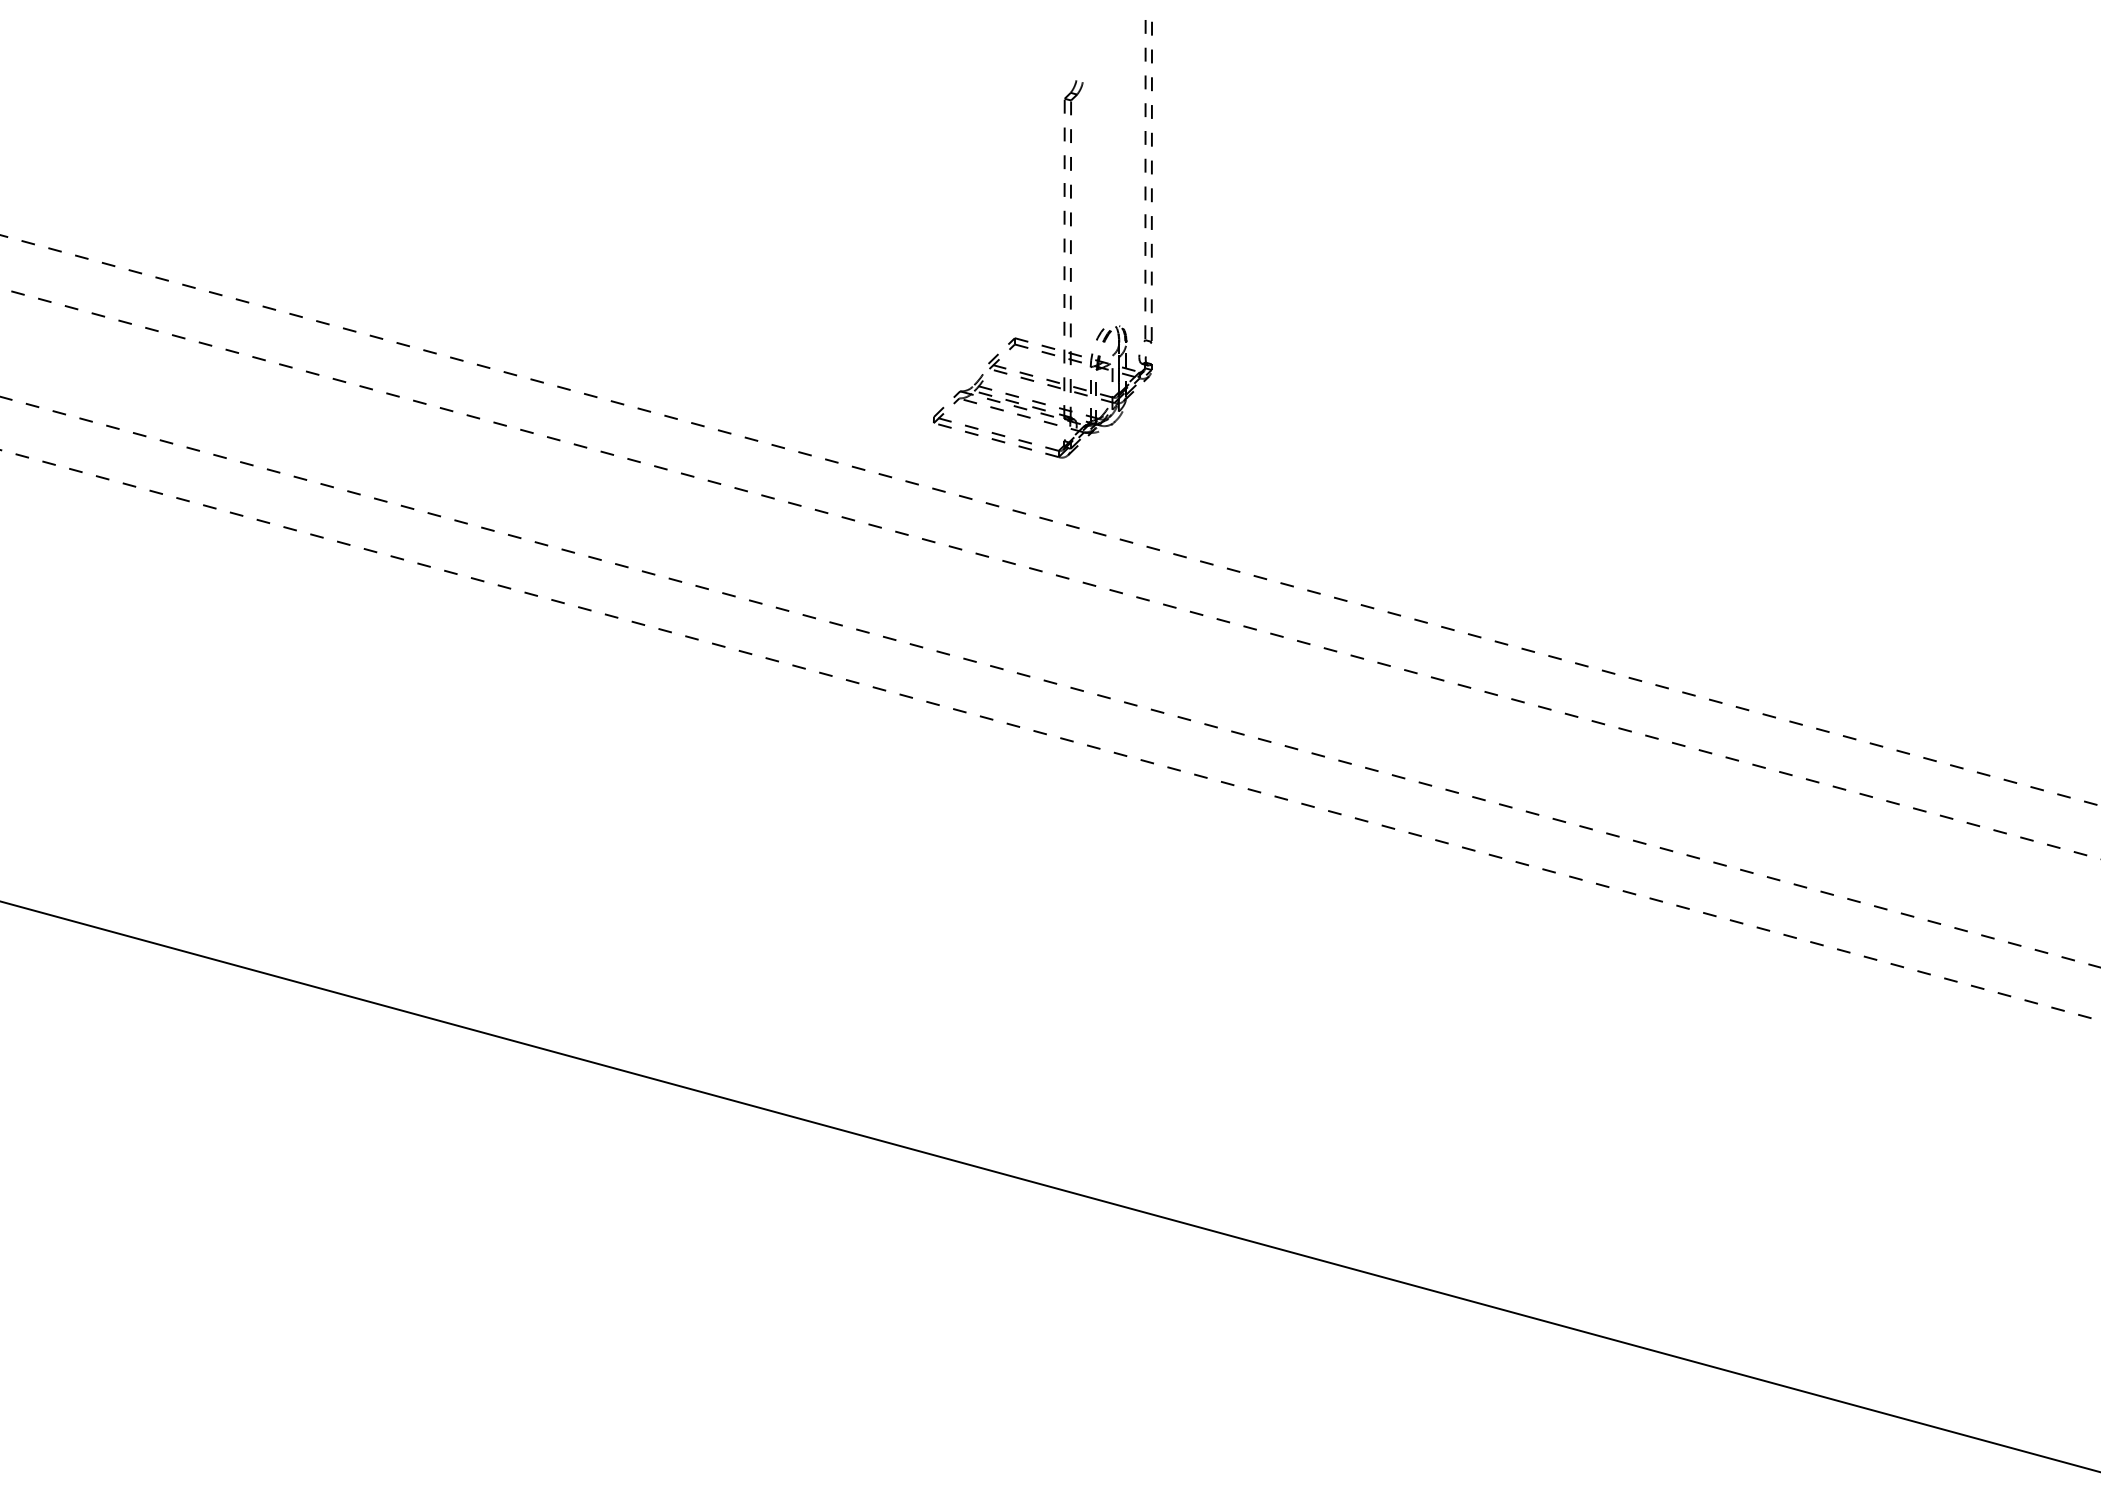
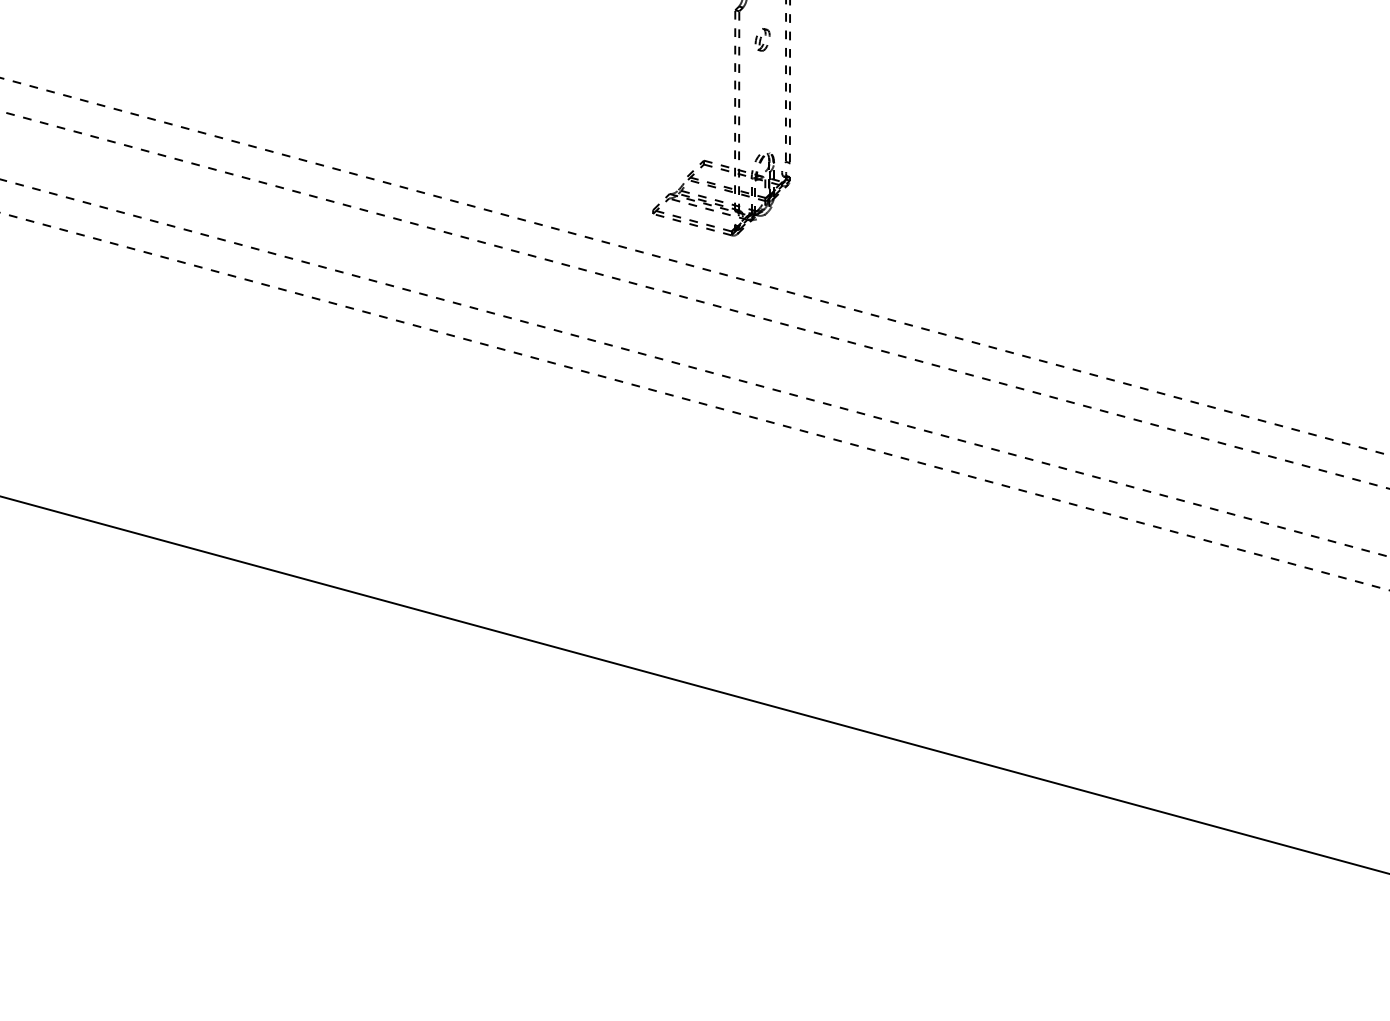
part: (1108, 145) -> (762, 39), added

